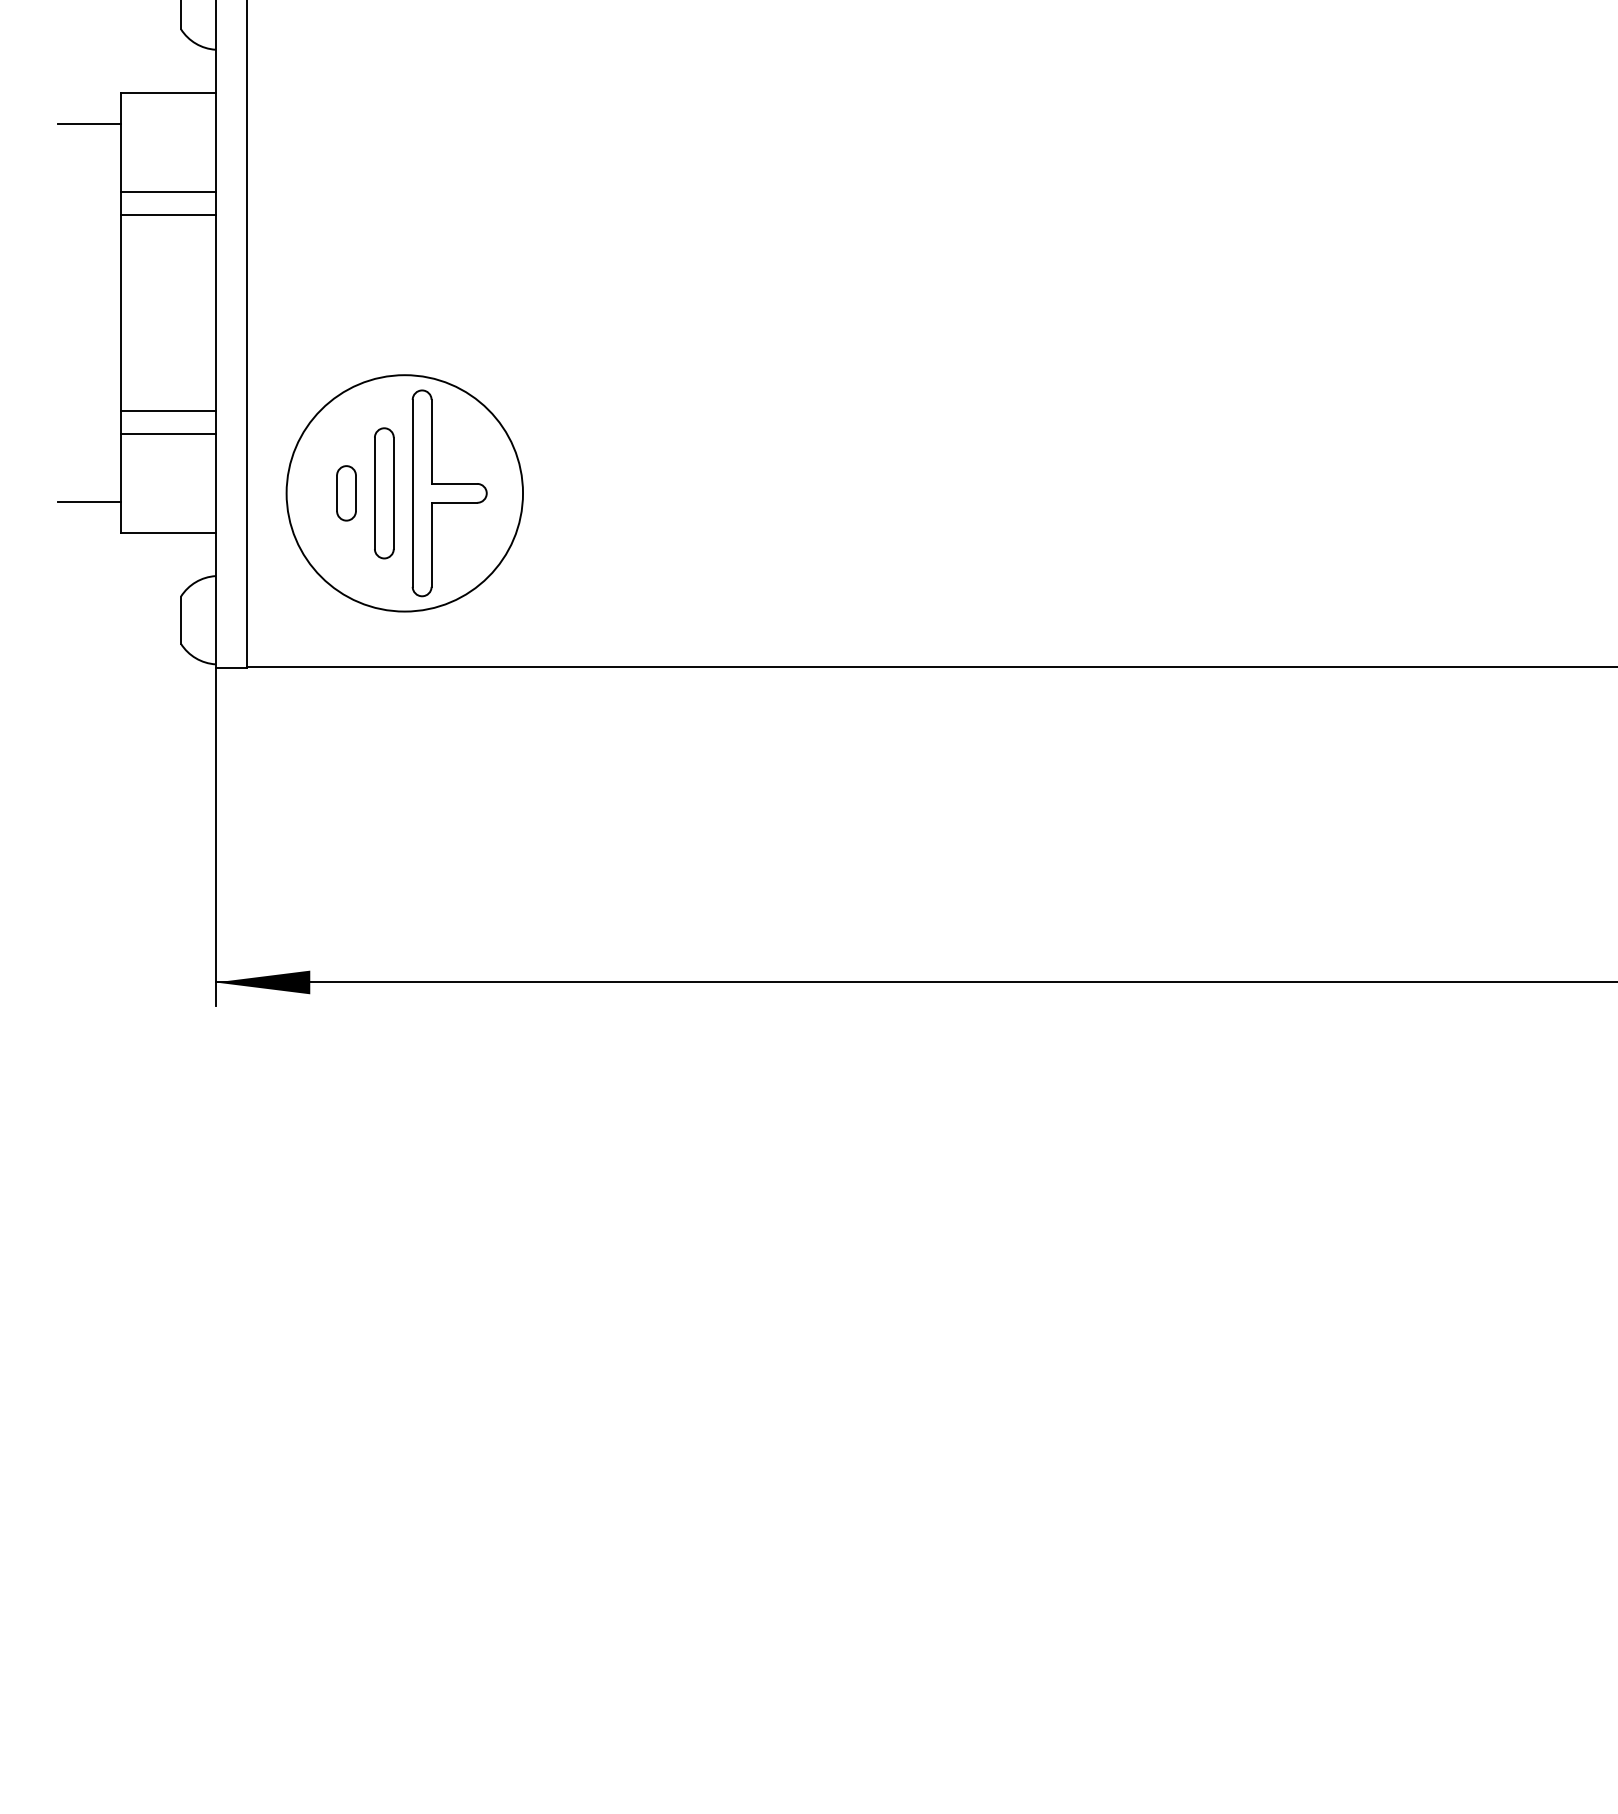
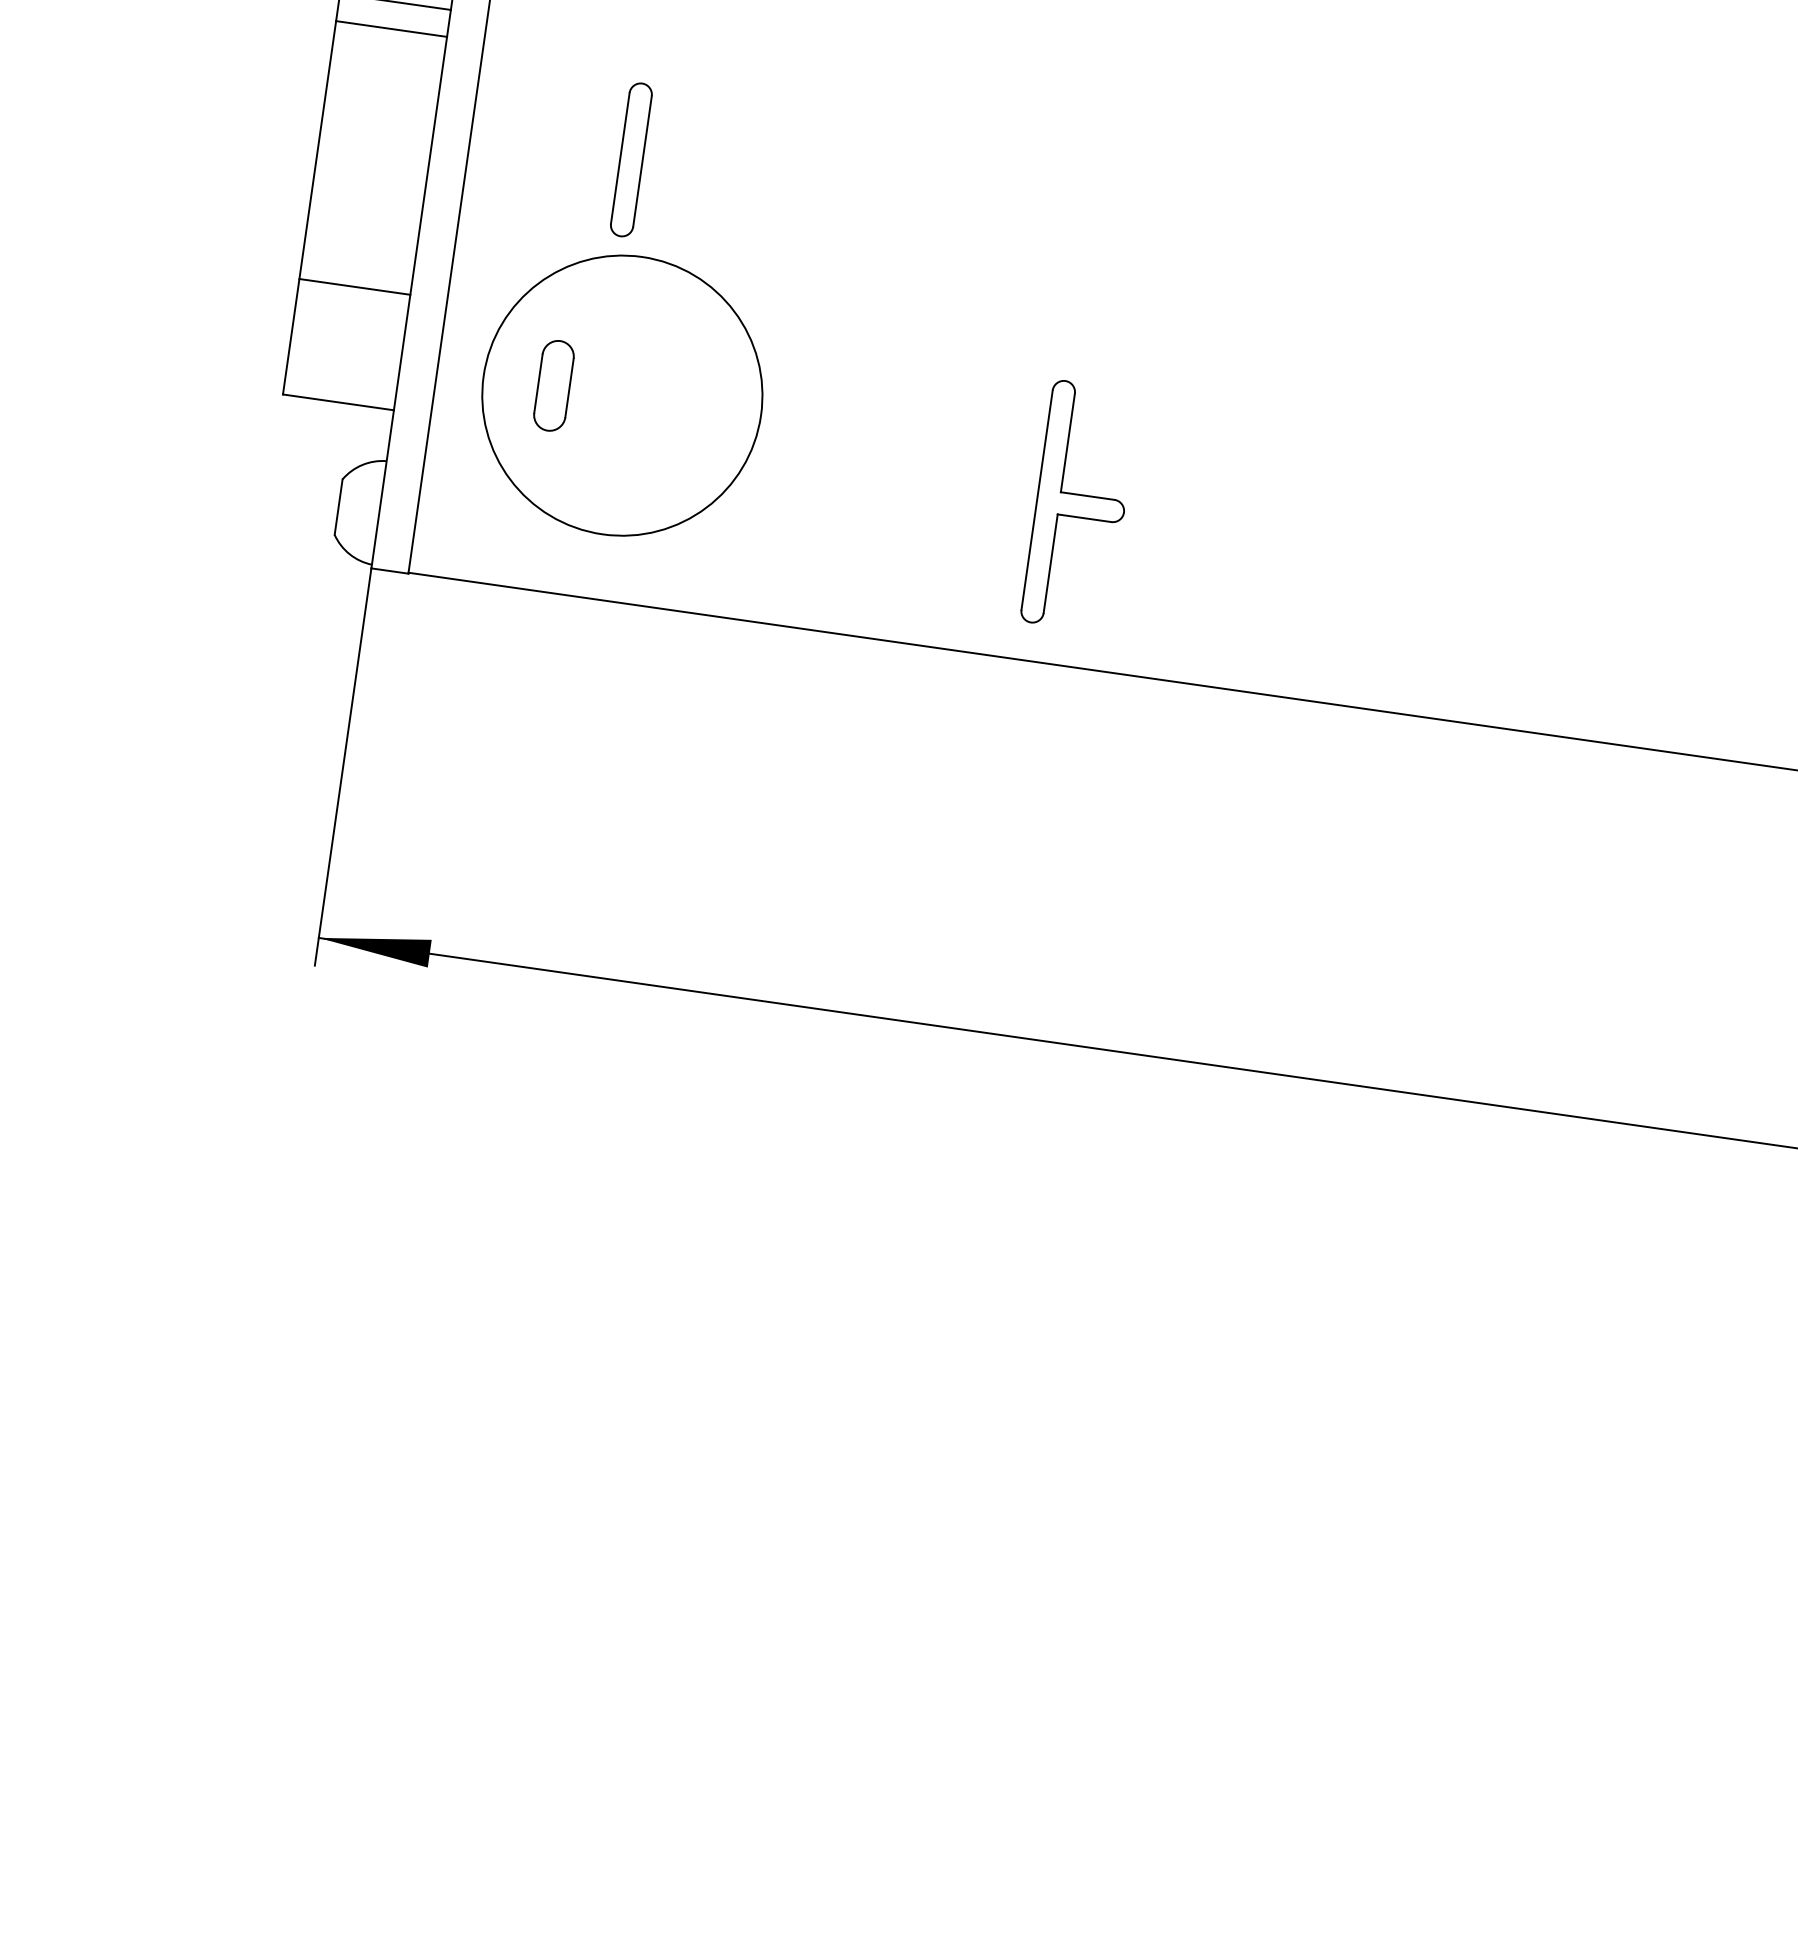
line: (168, 411) -> (358, 260), removed
part: (346, 493) -> (553, 386), size x1.4
part: (384, 493) -> (631, 160), moved
part: (449, 493) -> (1080, 506), moved
line: (89, 502) -> (250, 353), removed

